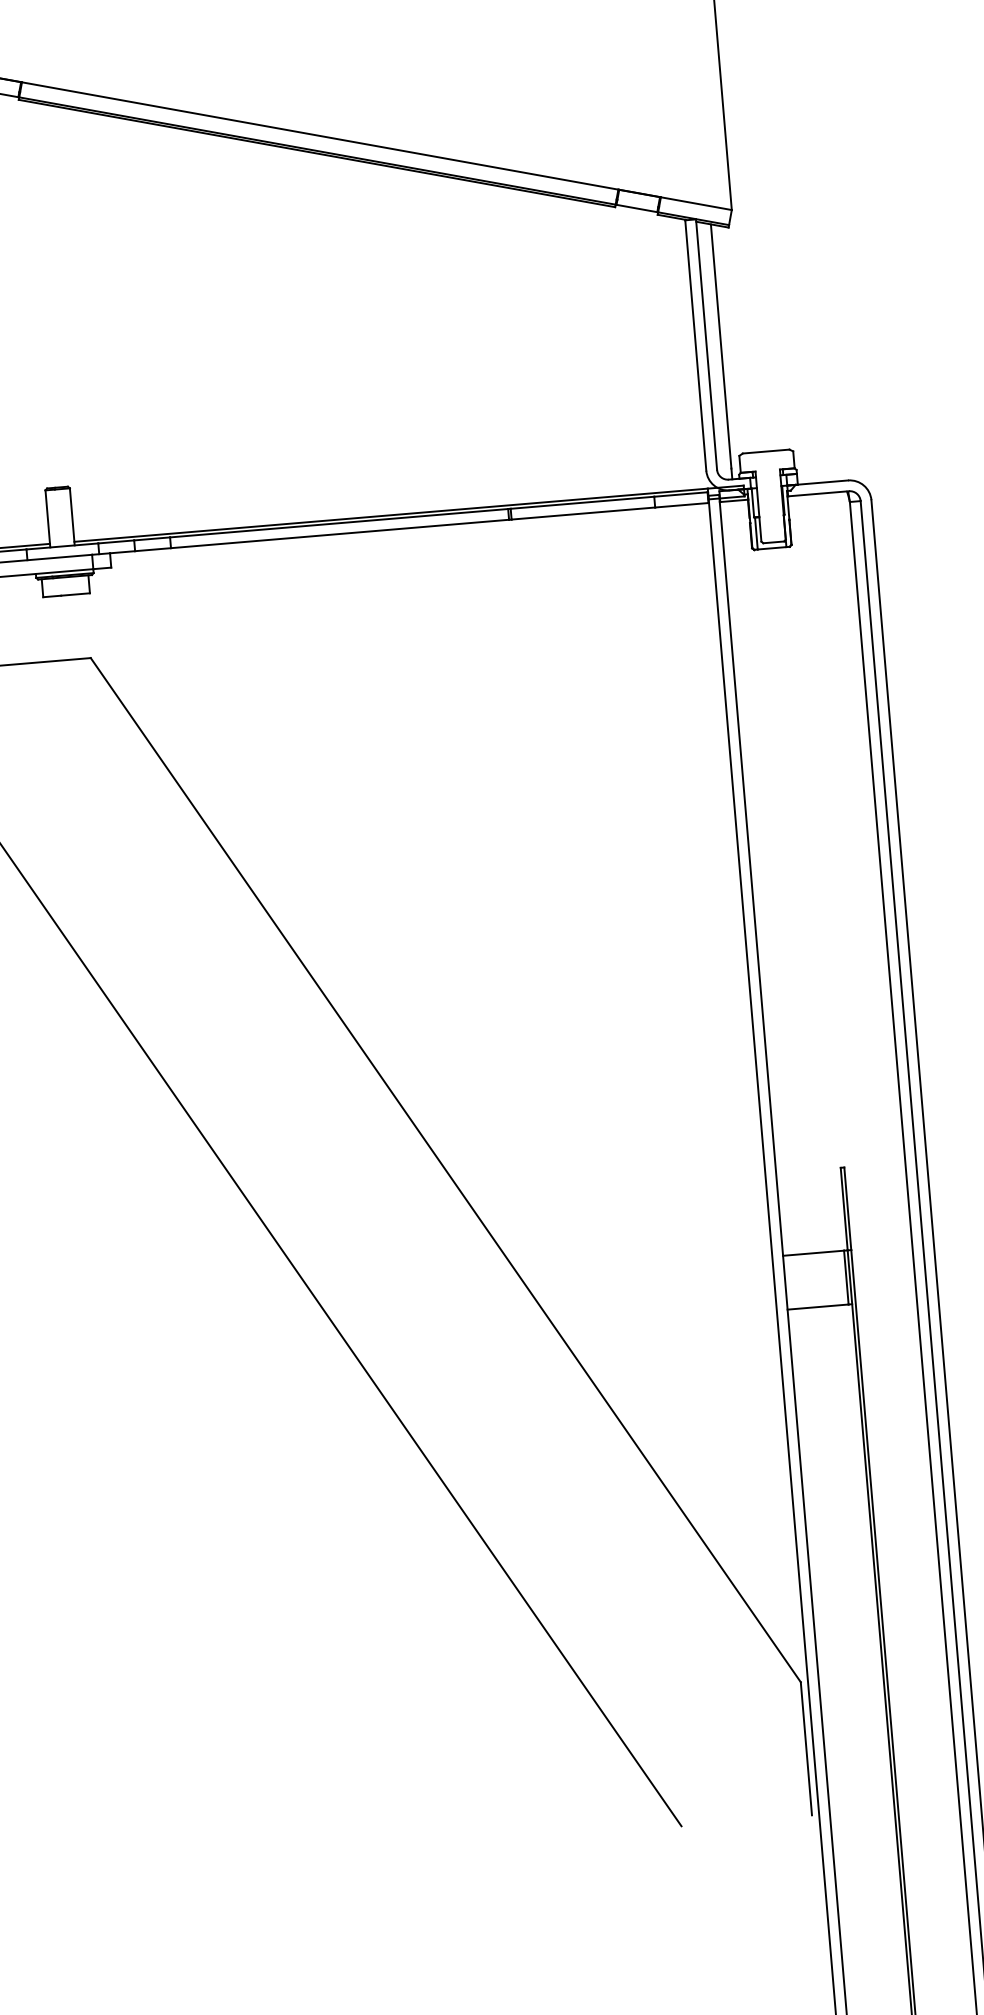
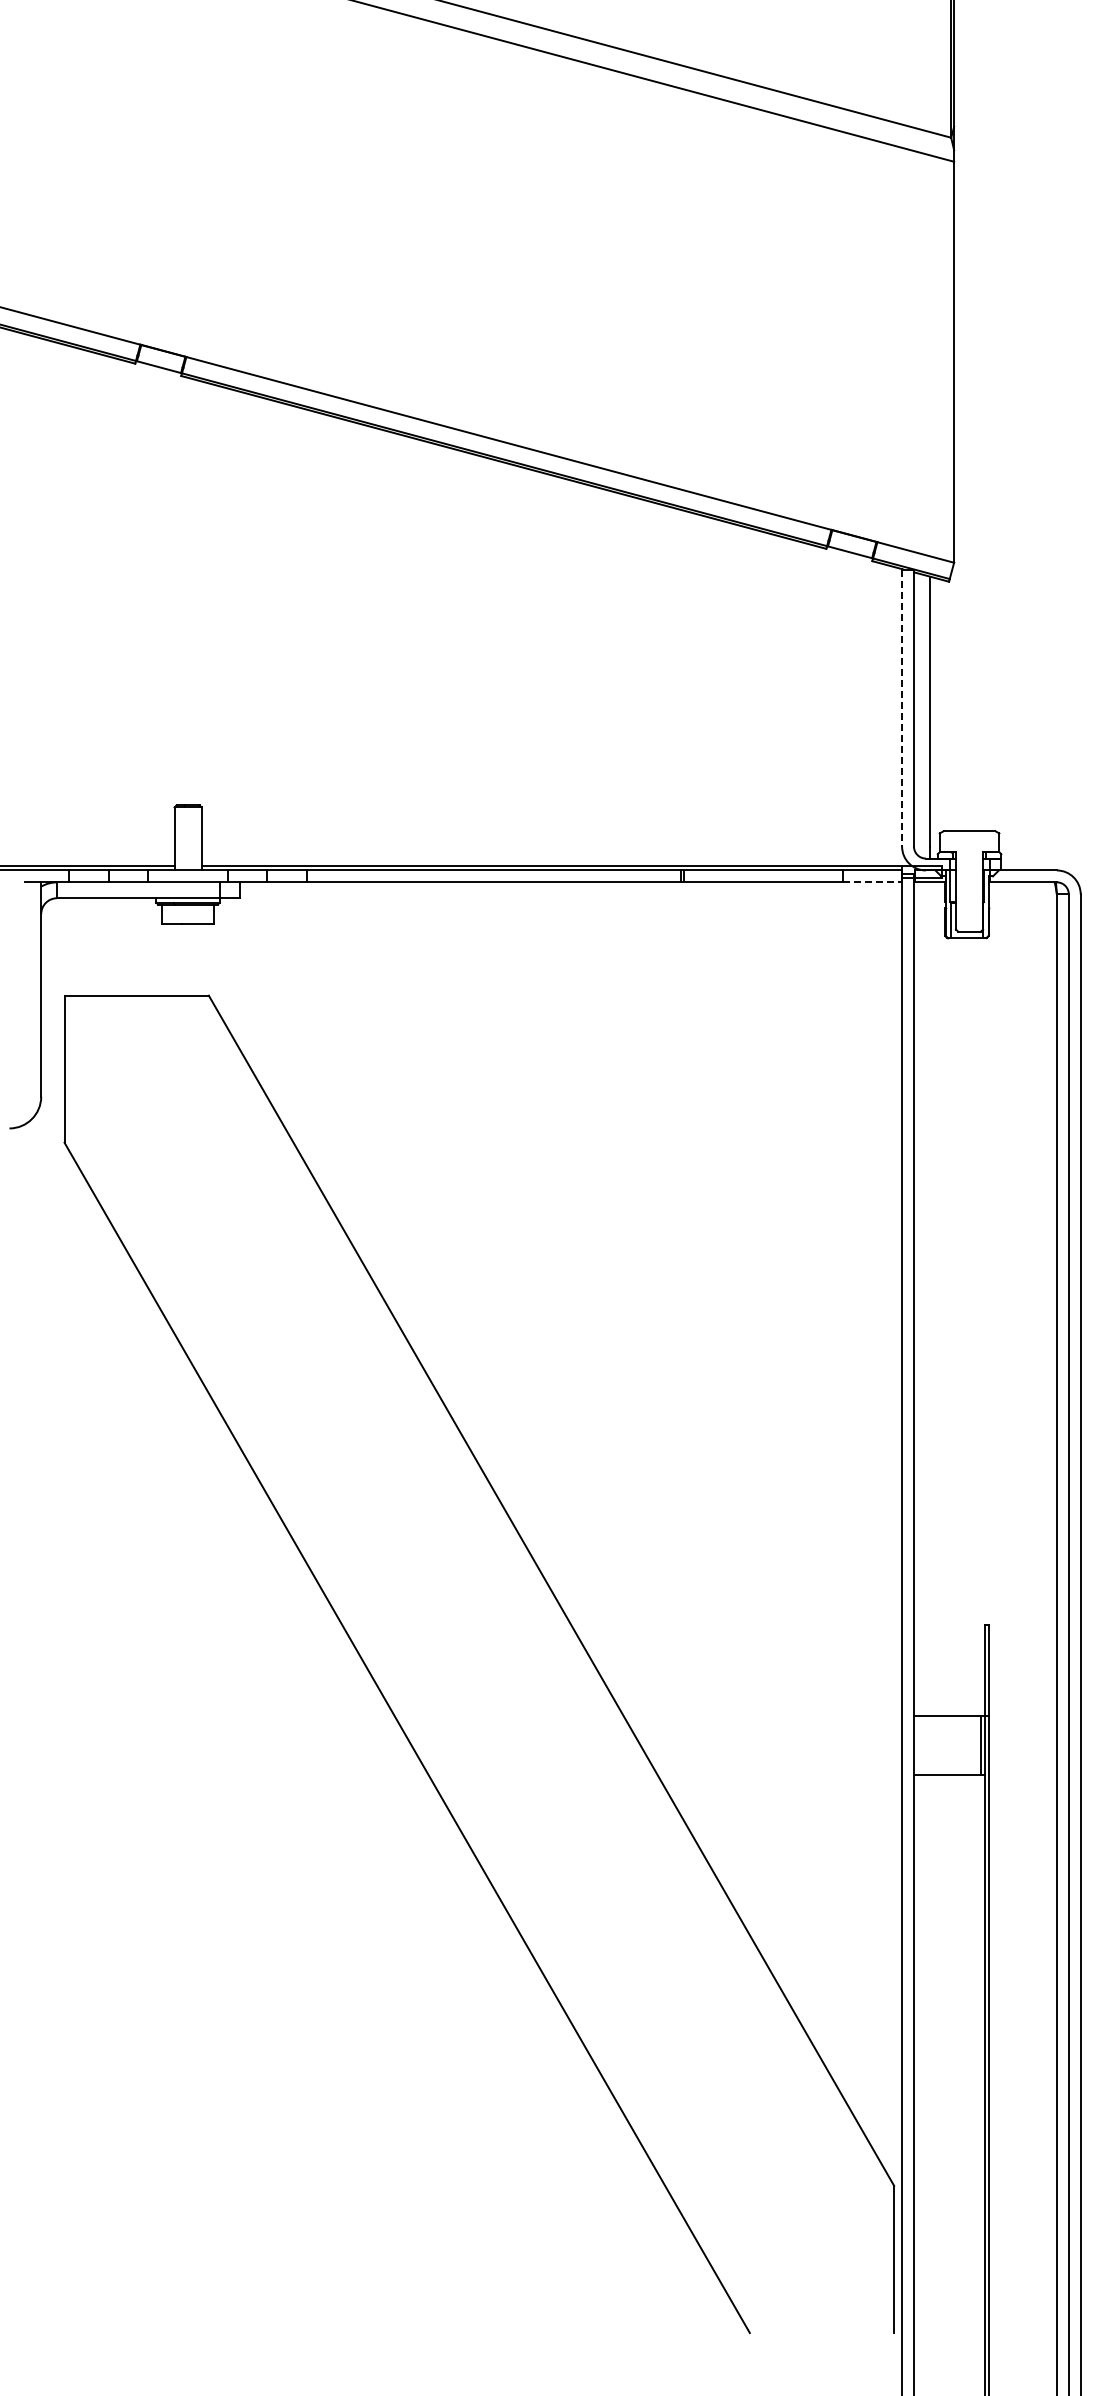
line: (696, 345) -> (902, 708), solid -> dashed
line: (682, 505) -> (872, 882), solid -> dashed

